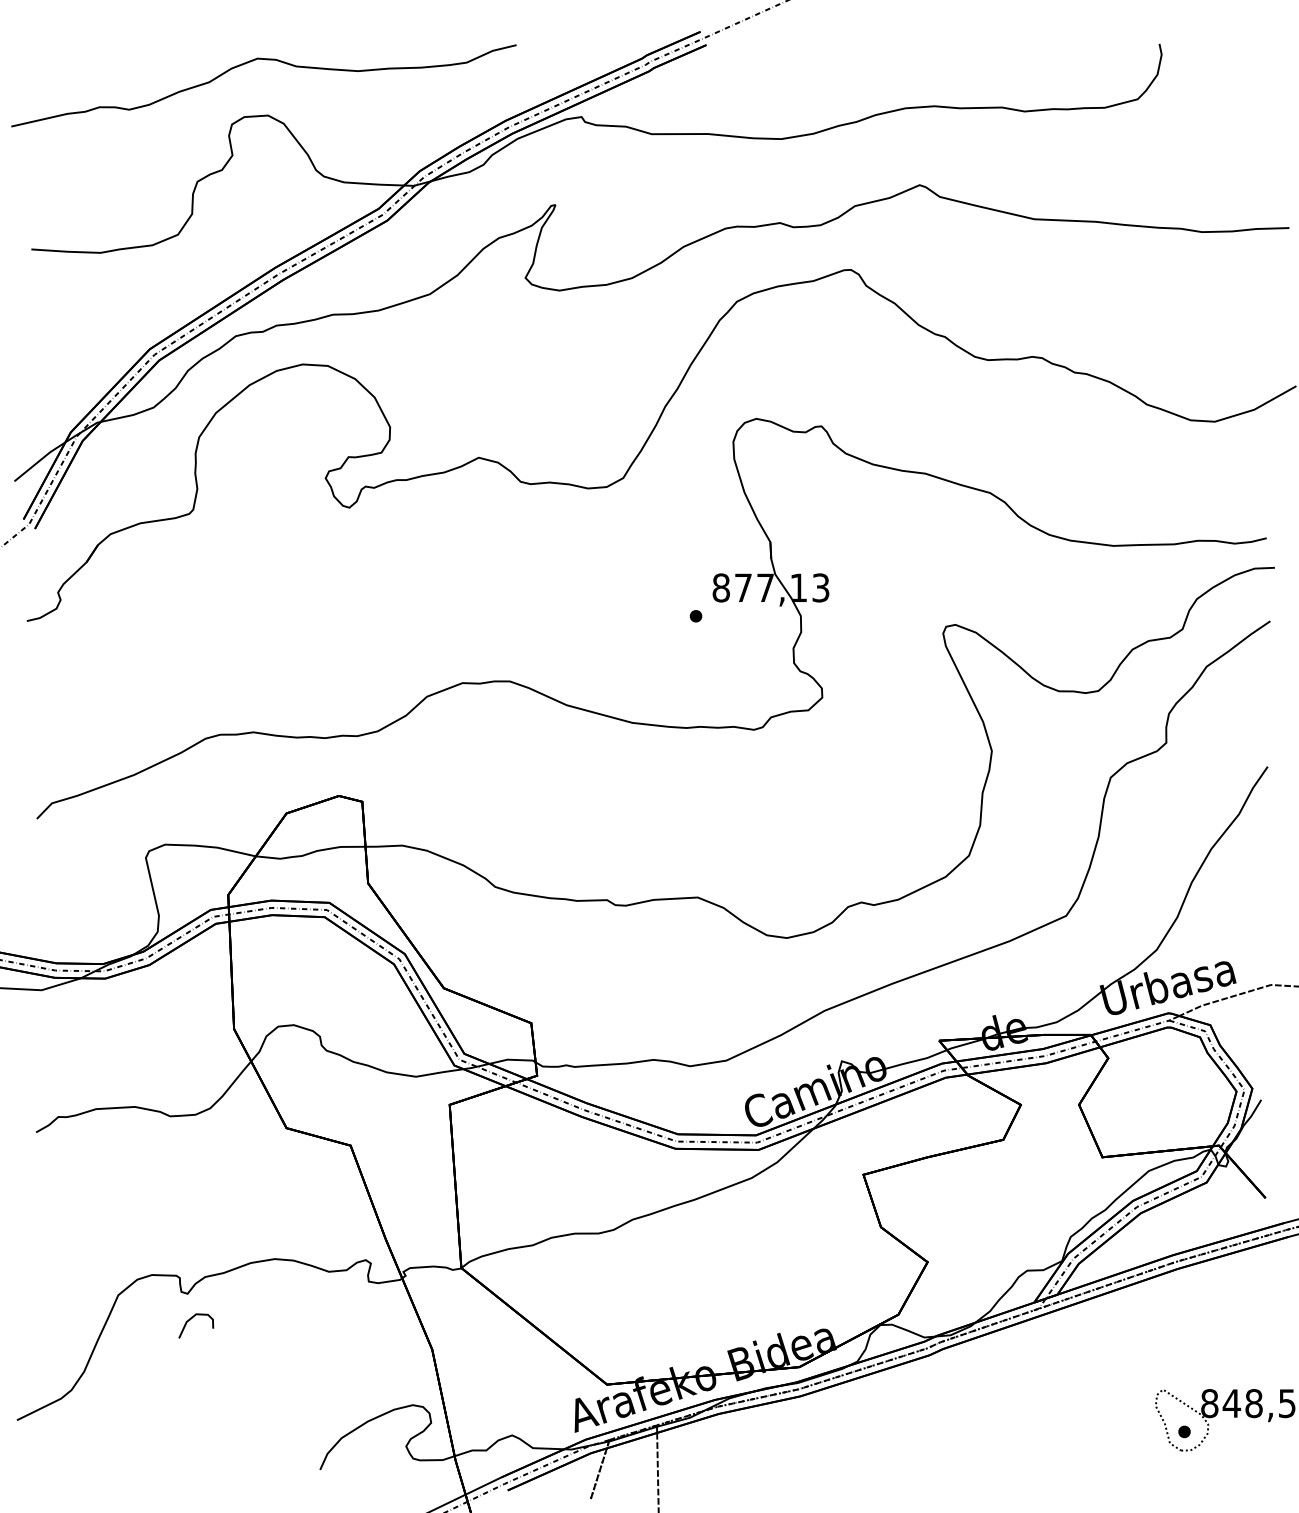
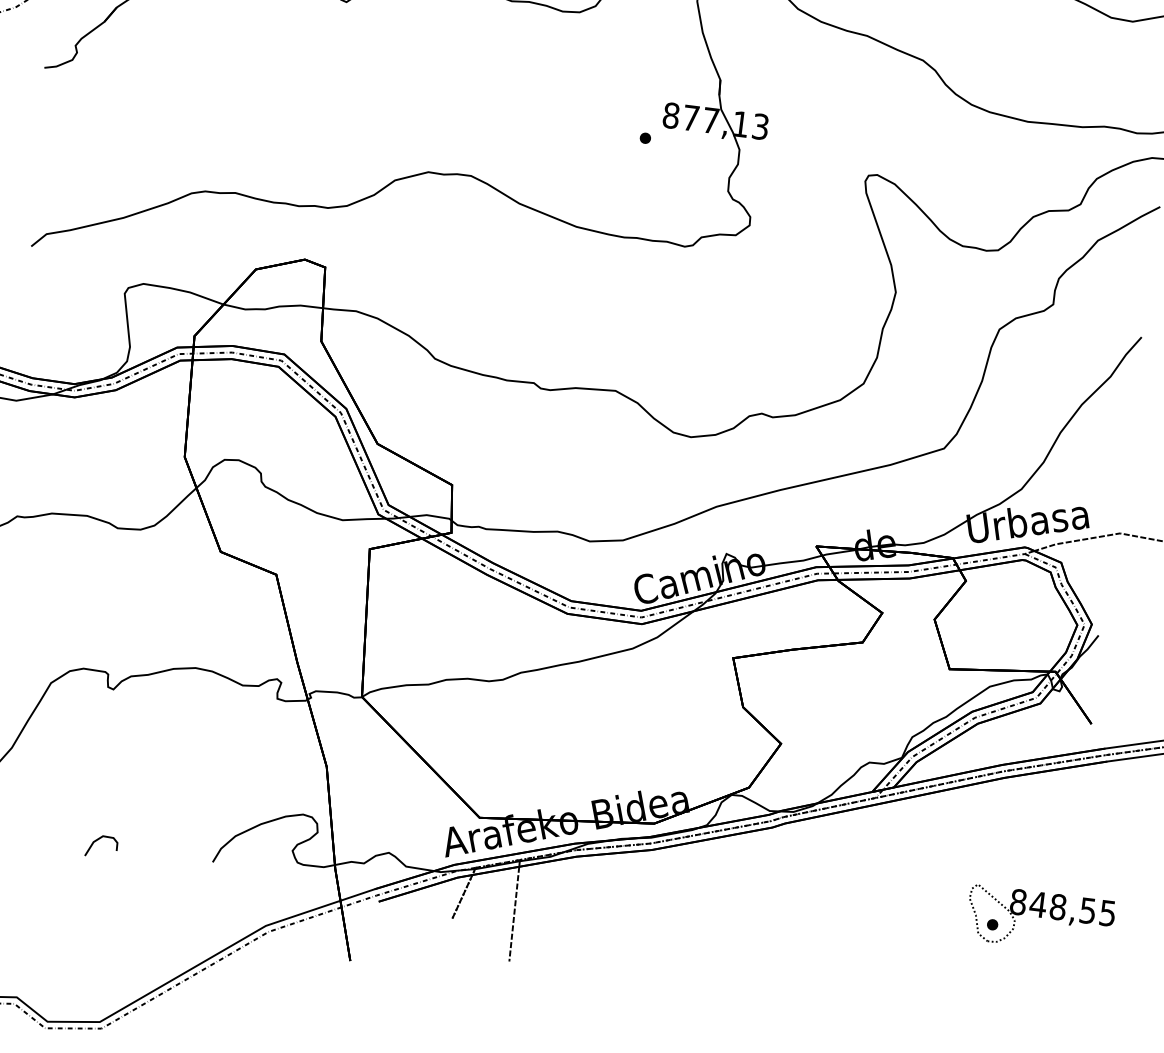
curve: (191, 1319) -> (98, 840), moved

